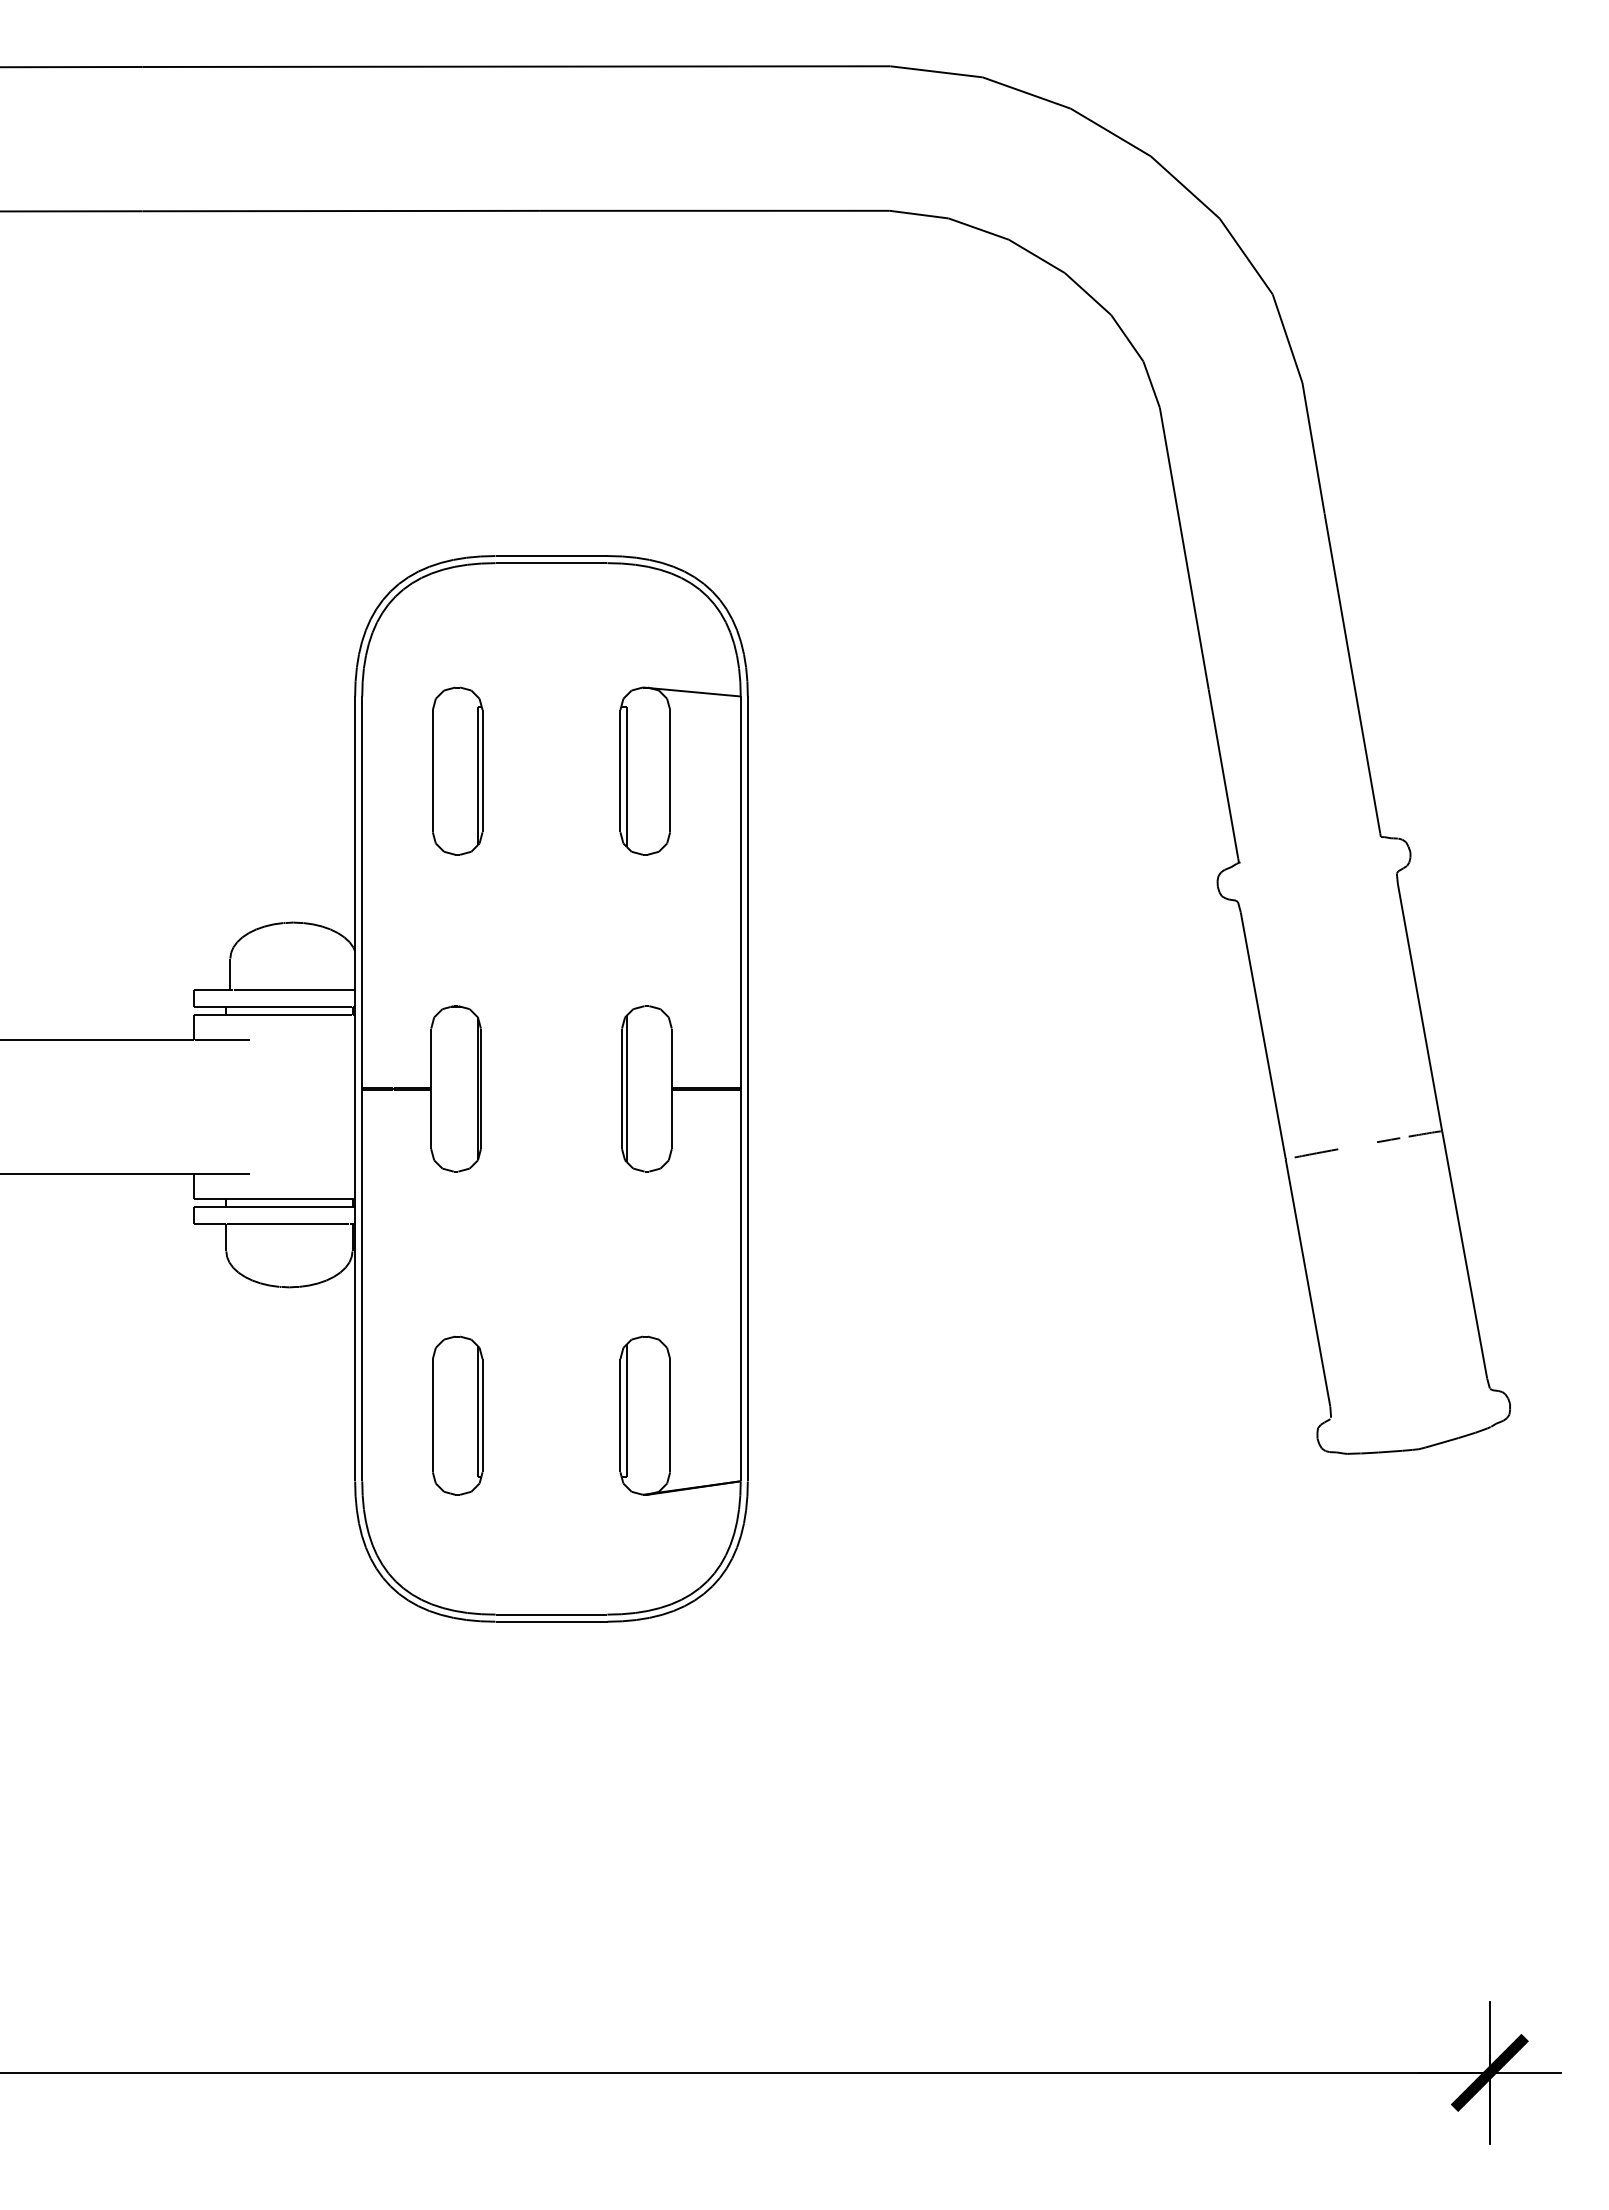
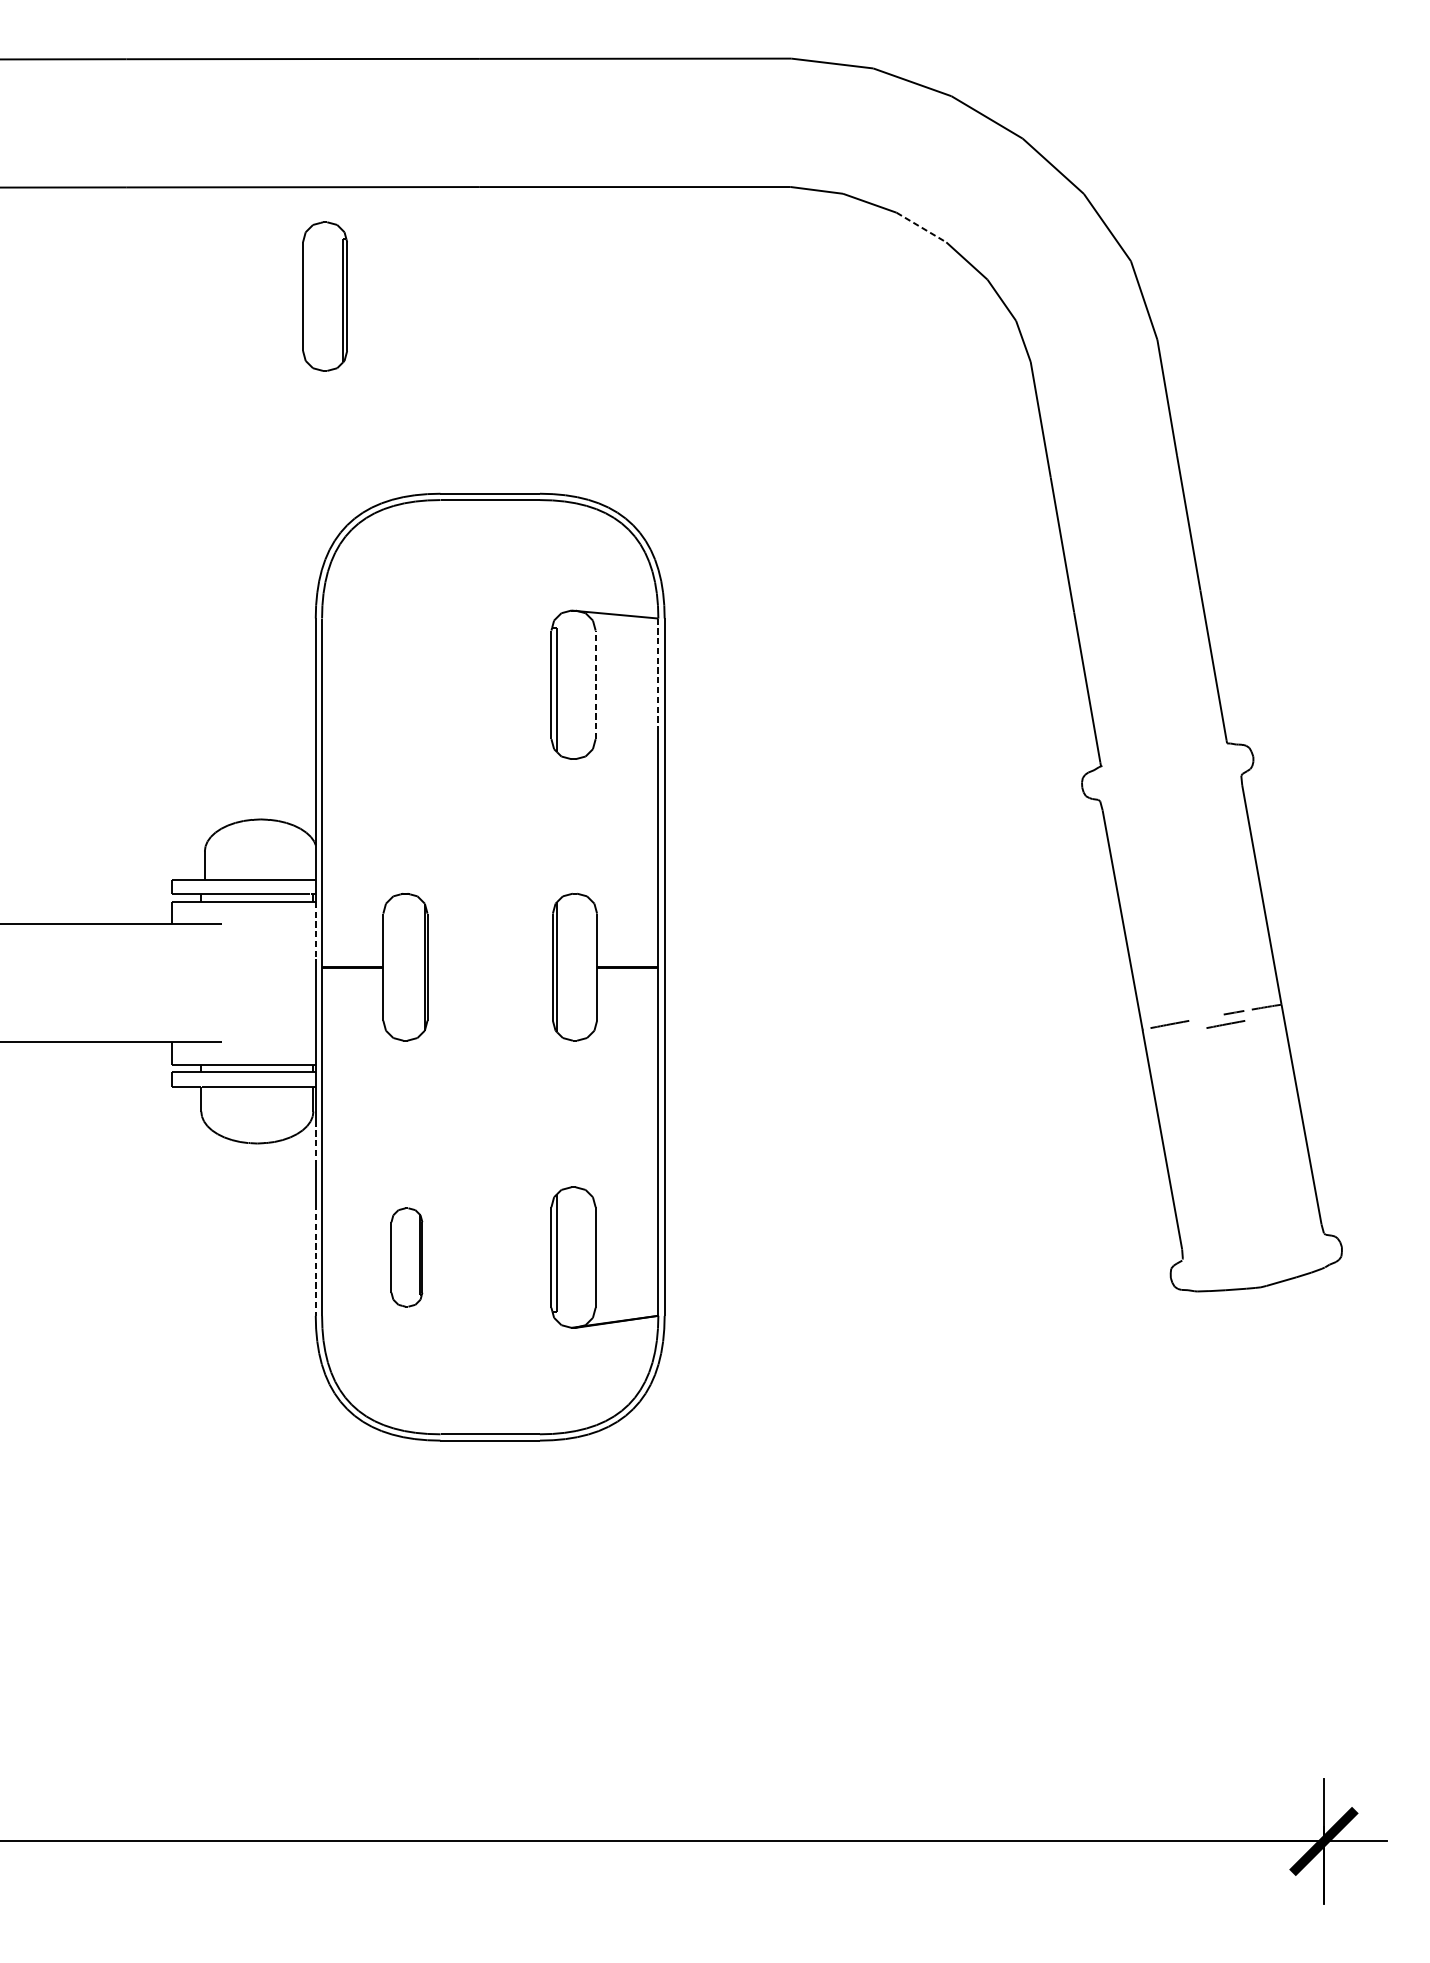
line: (1036, 256) -> (921, 227), solid -> dashed
line: (740, 759) -> (658, 674), solid -> dashed
part: (457, 770) -> (324, 296), moved
line: (670, 770) -> (595, 684), solid -> dashed
line: (355, 1047) -> (316, 930), solid -> dashed
line: (1379, 1153) -> (1225, 1024), added
line: (355, 1286) -> (316, 1142), solid -> dashed
part: (457, 1415) -> (406, 1257), size x0.7
line: (355, 1418) -> (316, 1260), solid -> dashed

